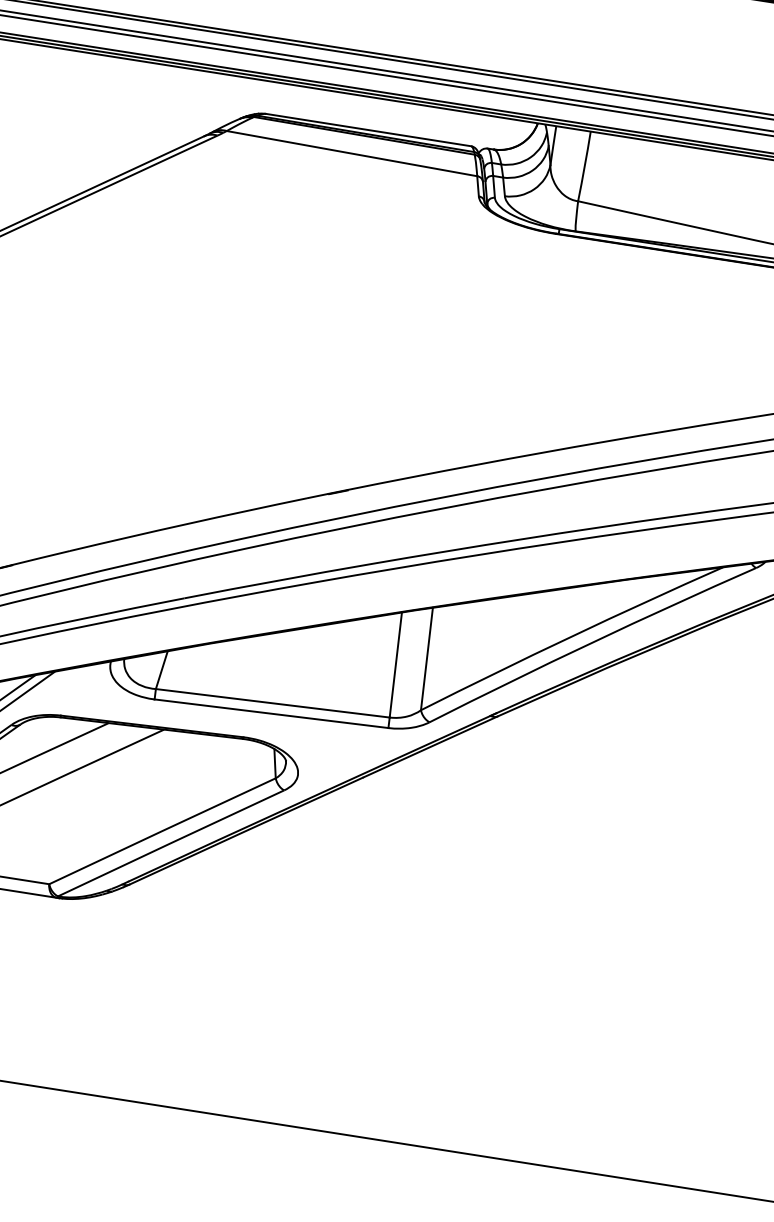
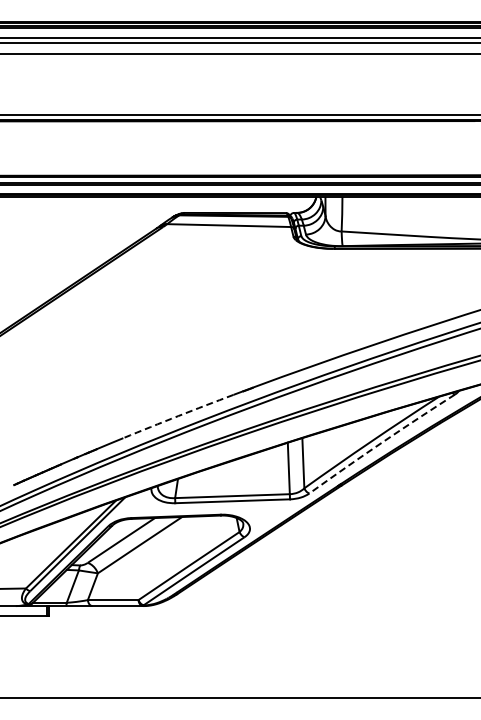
arc: (188, 524) -> (178, 416), solid -> dashed
arc: (591, 643) -> (381, 443), solid -> dashed

